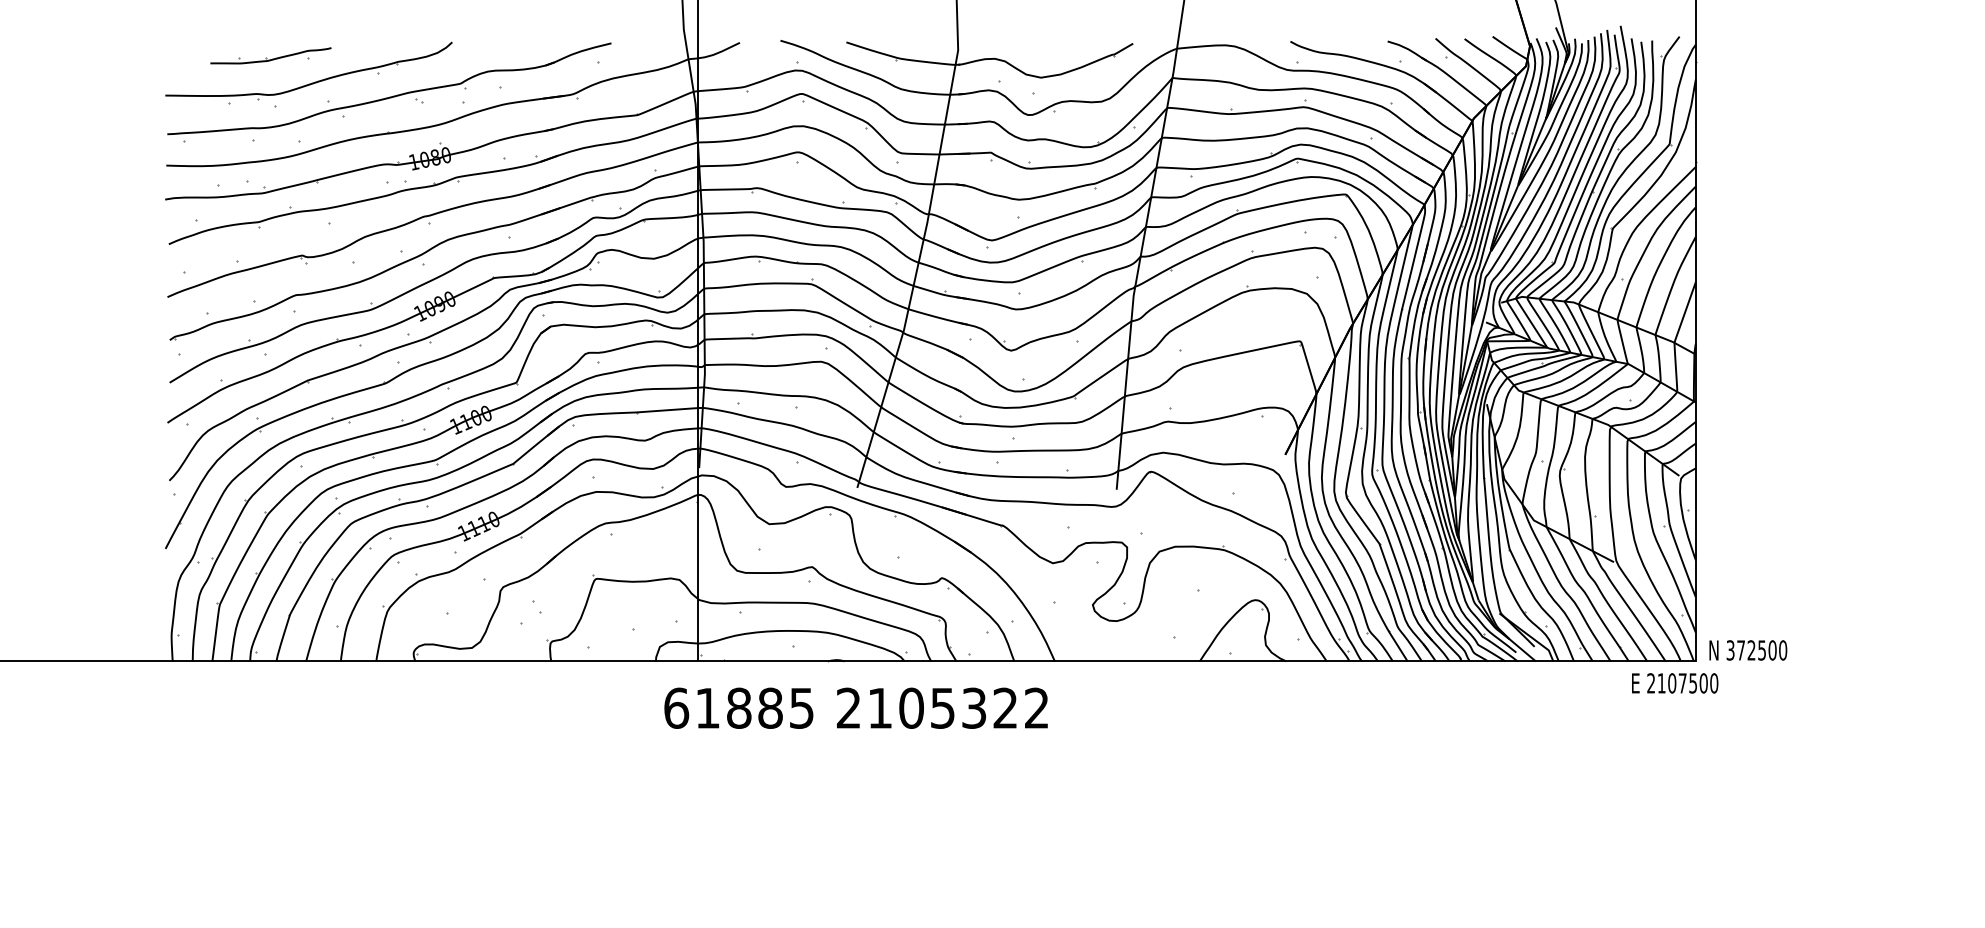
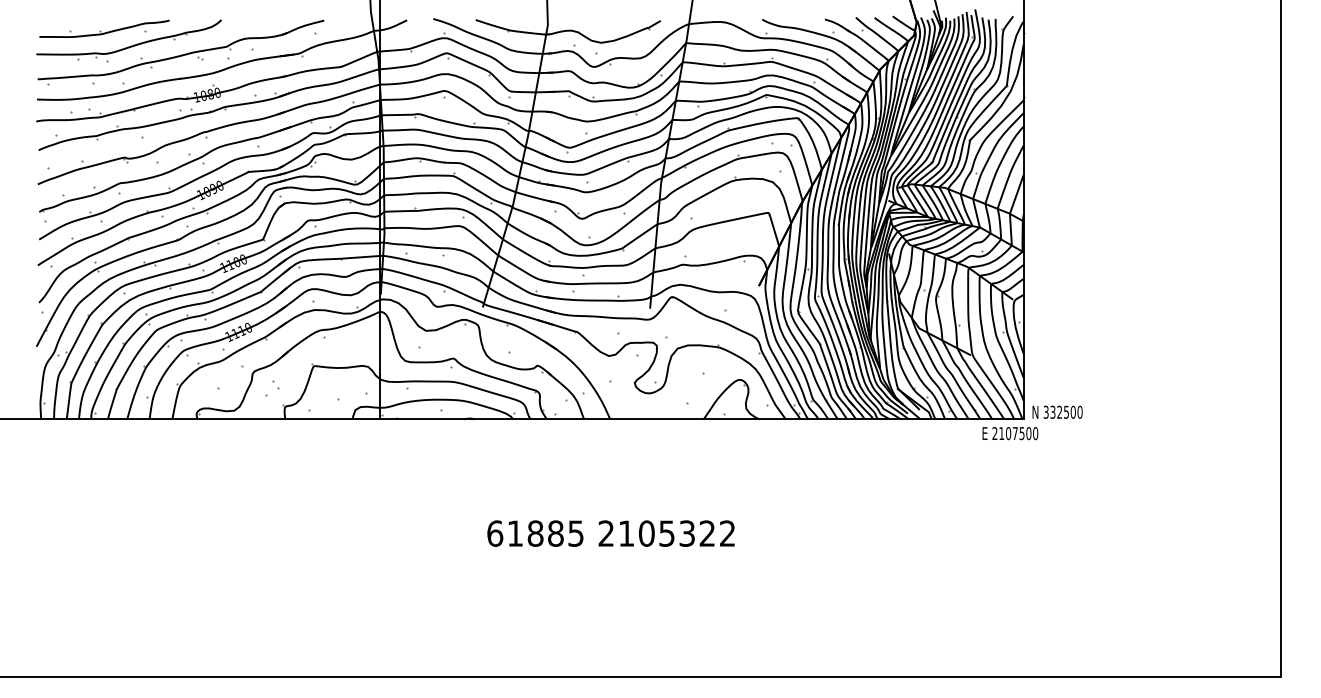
part: (270, 55) -> (104, 28), size x1.67
text: (1740, 649) -> (1052, 411), 372500 -> 332500
text: (855, 708) -> (610, 533), moved

